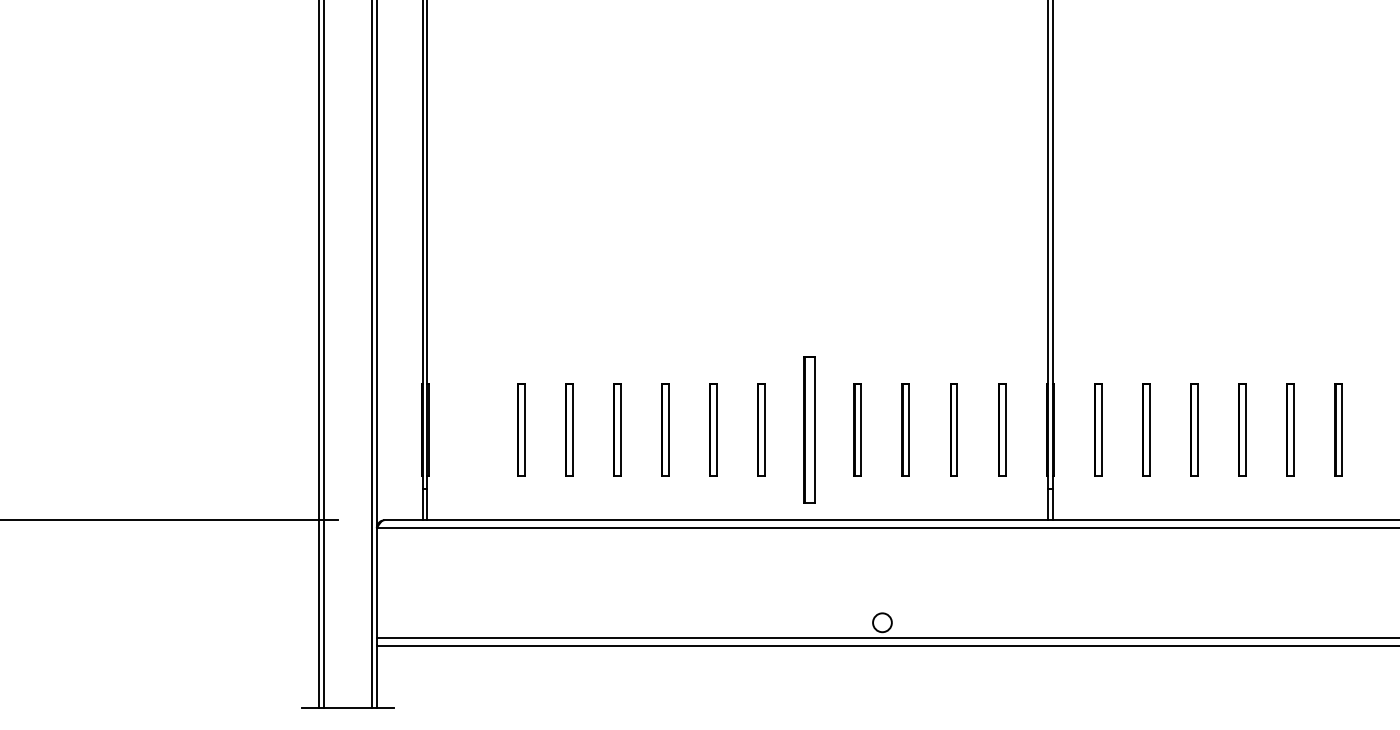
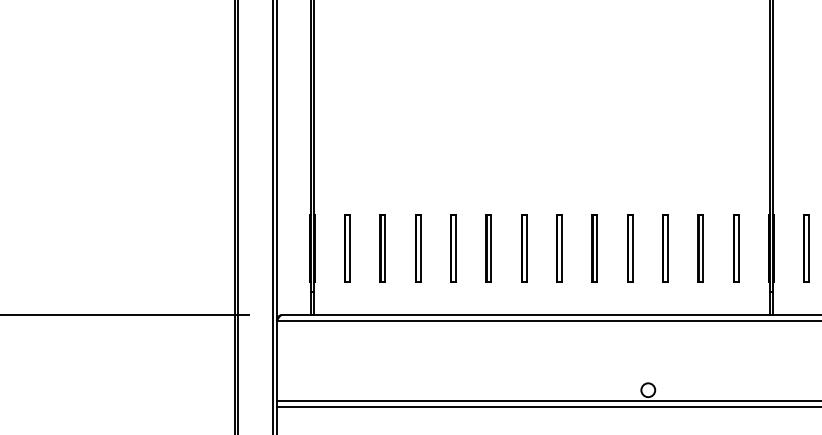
part: (473, 429) -> (347, 248), added
part: (809, 429) -> (594, 248), size x0.62

